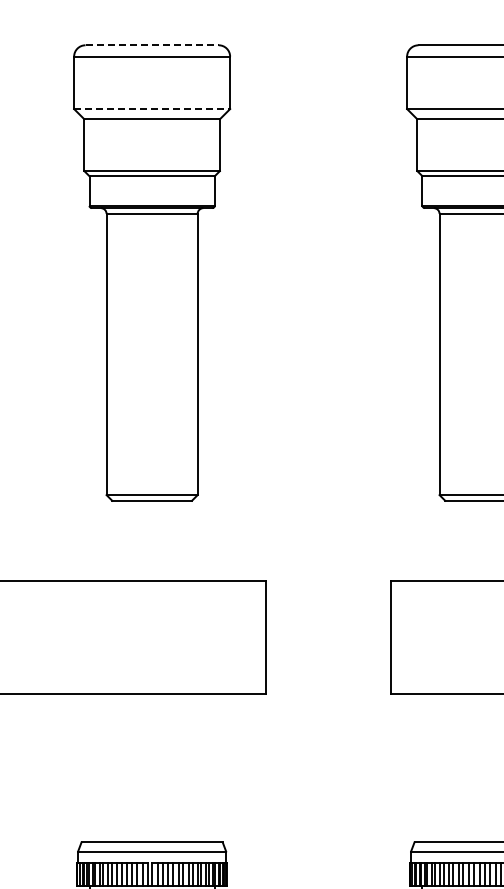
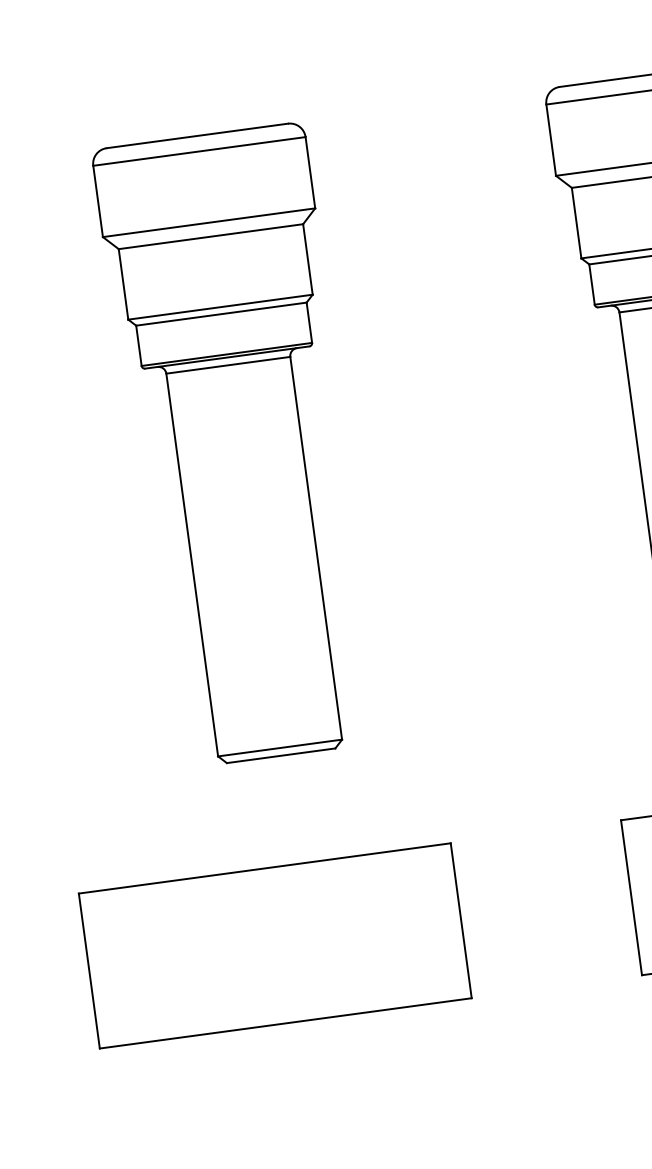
line: (152, 45) -> (197, 136), dashed -> solid
line: (152, 109) -> (209, 223), dashed -> solid

